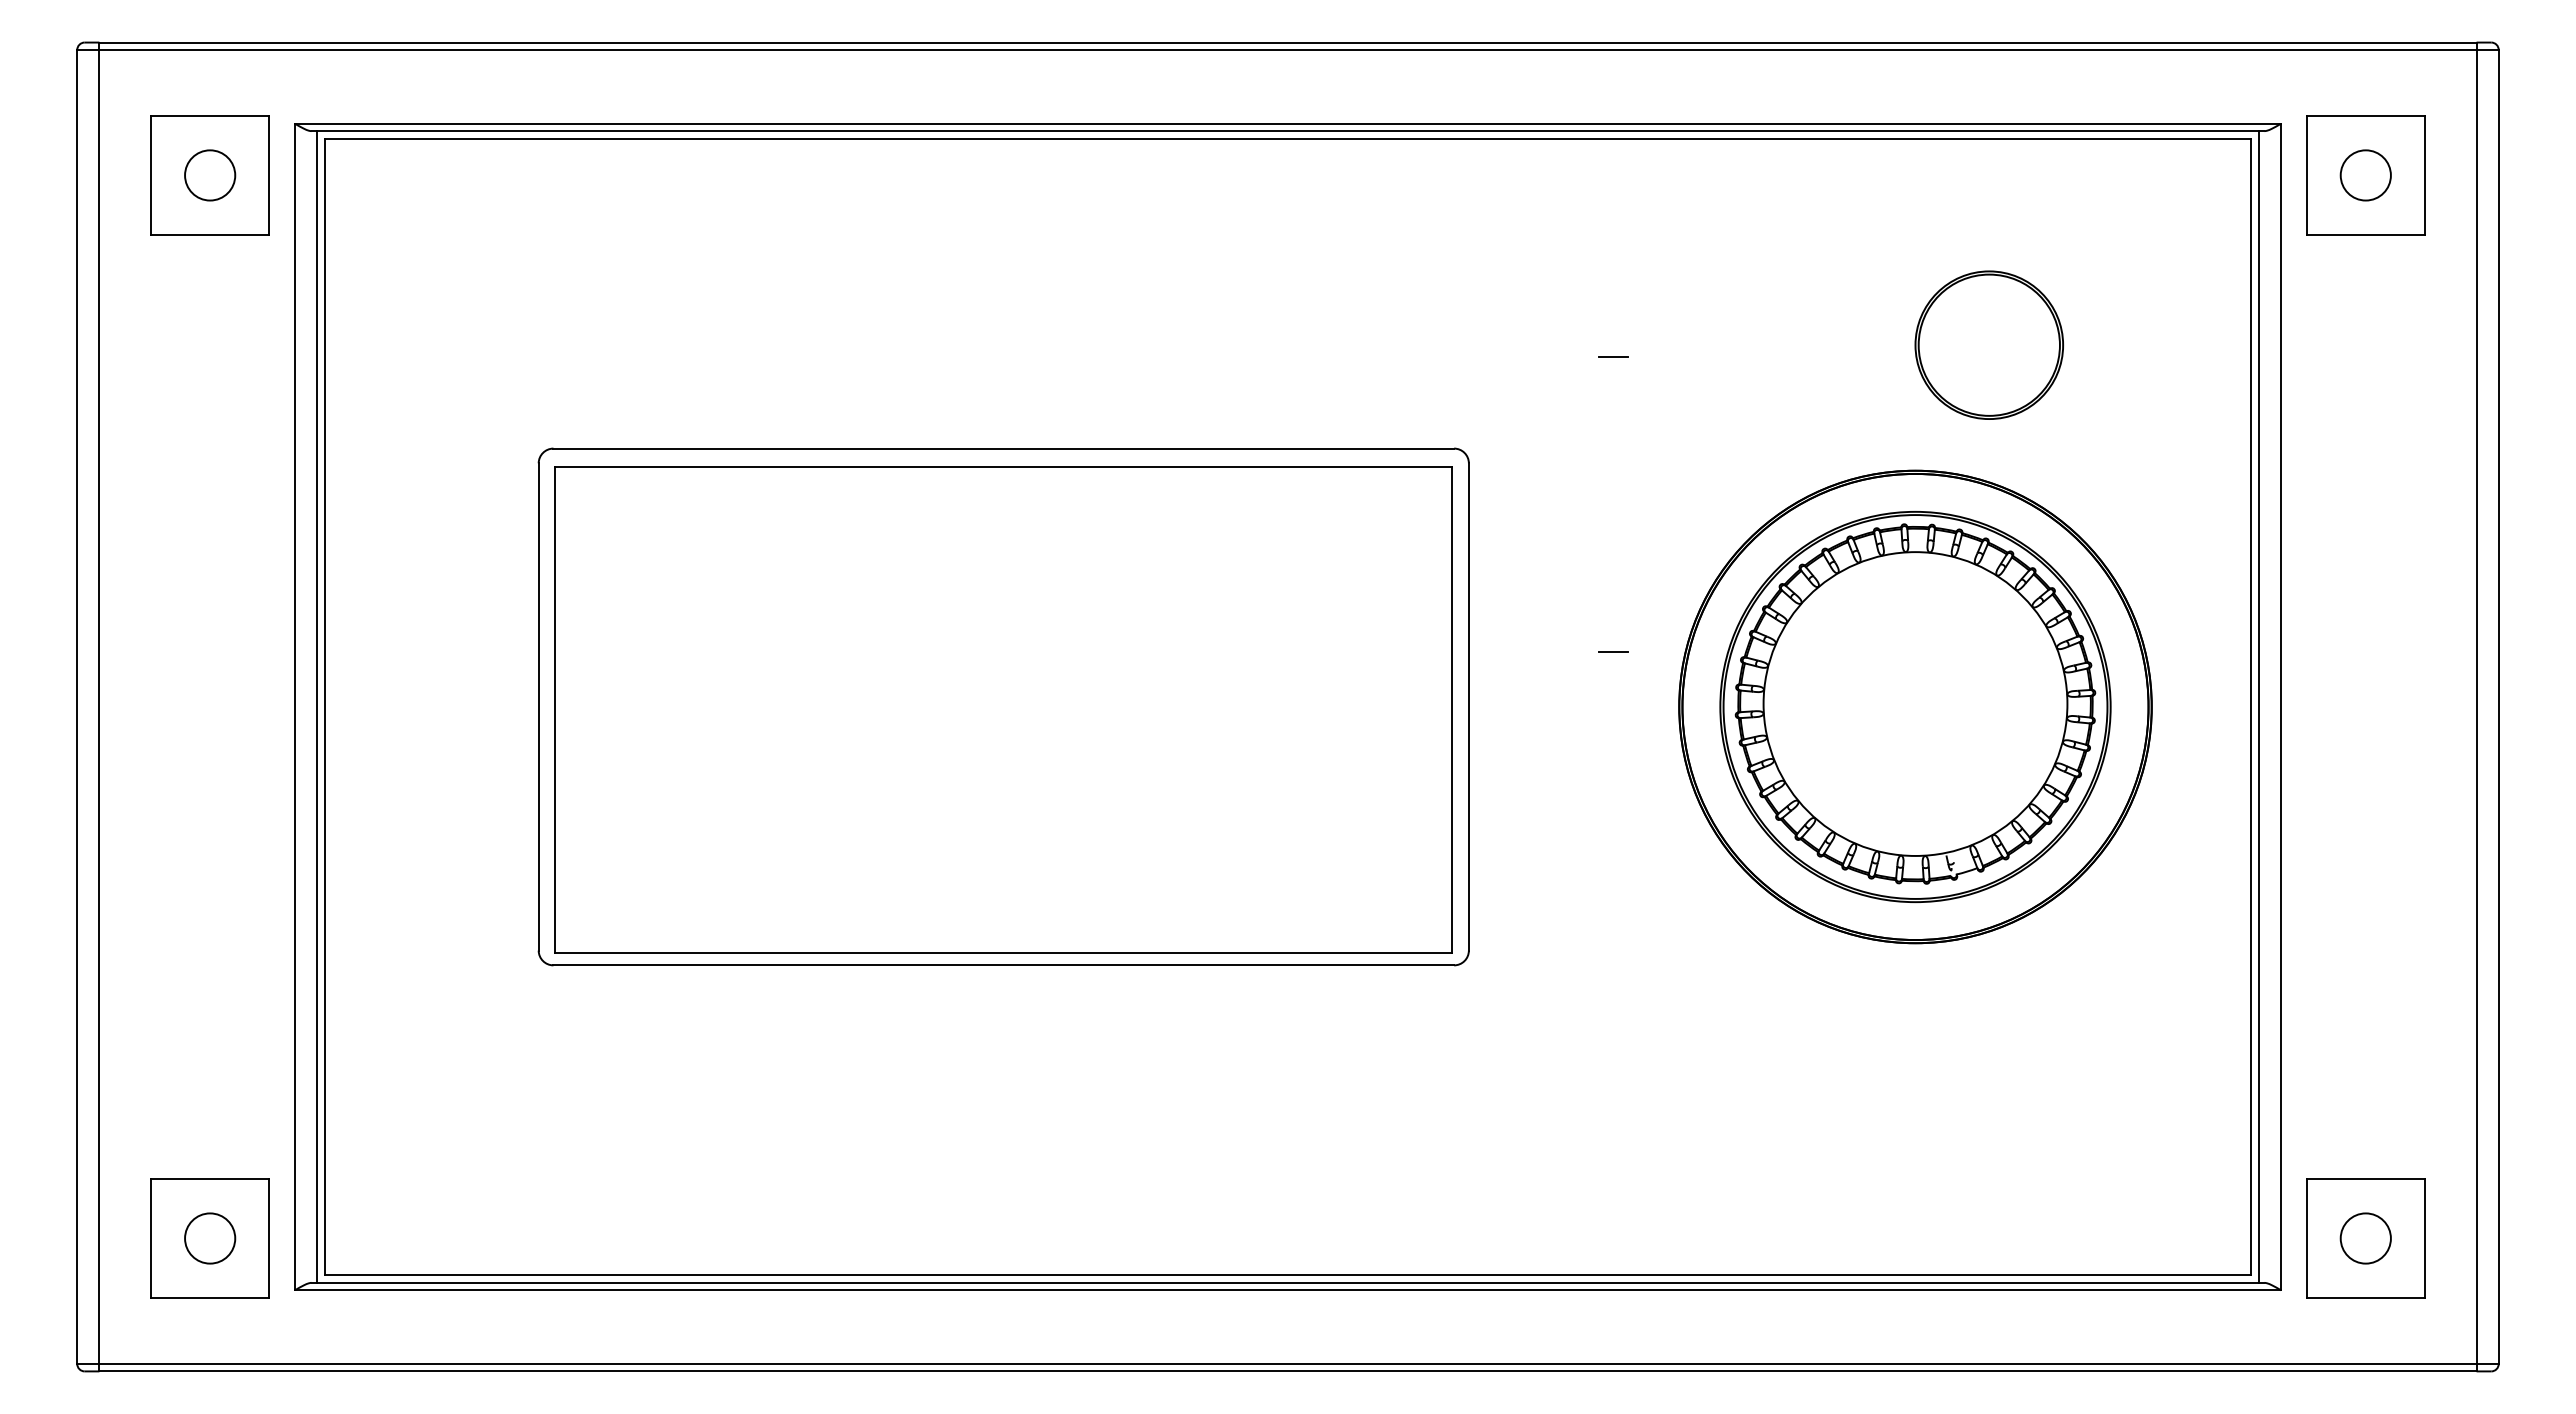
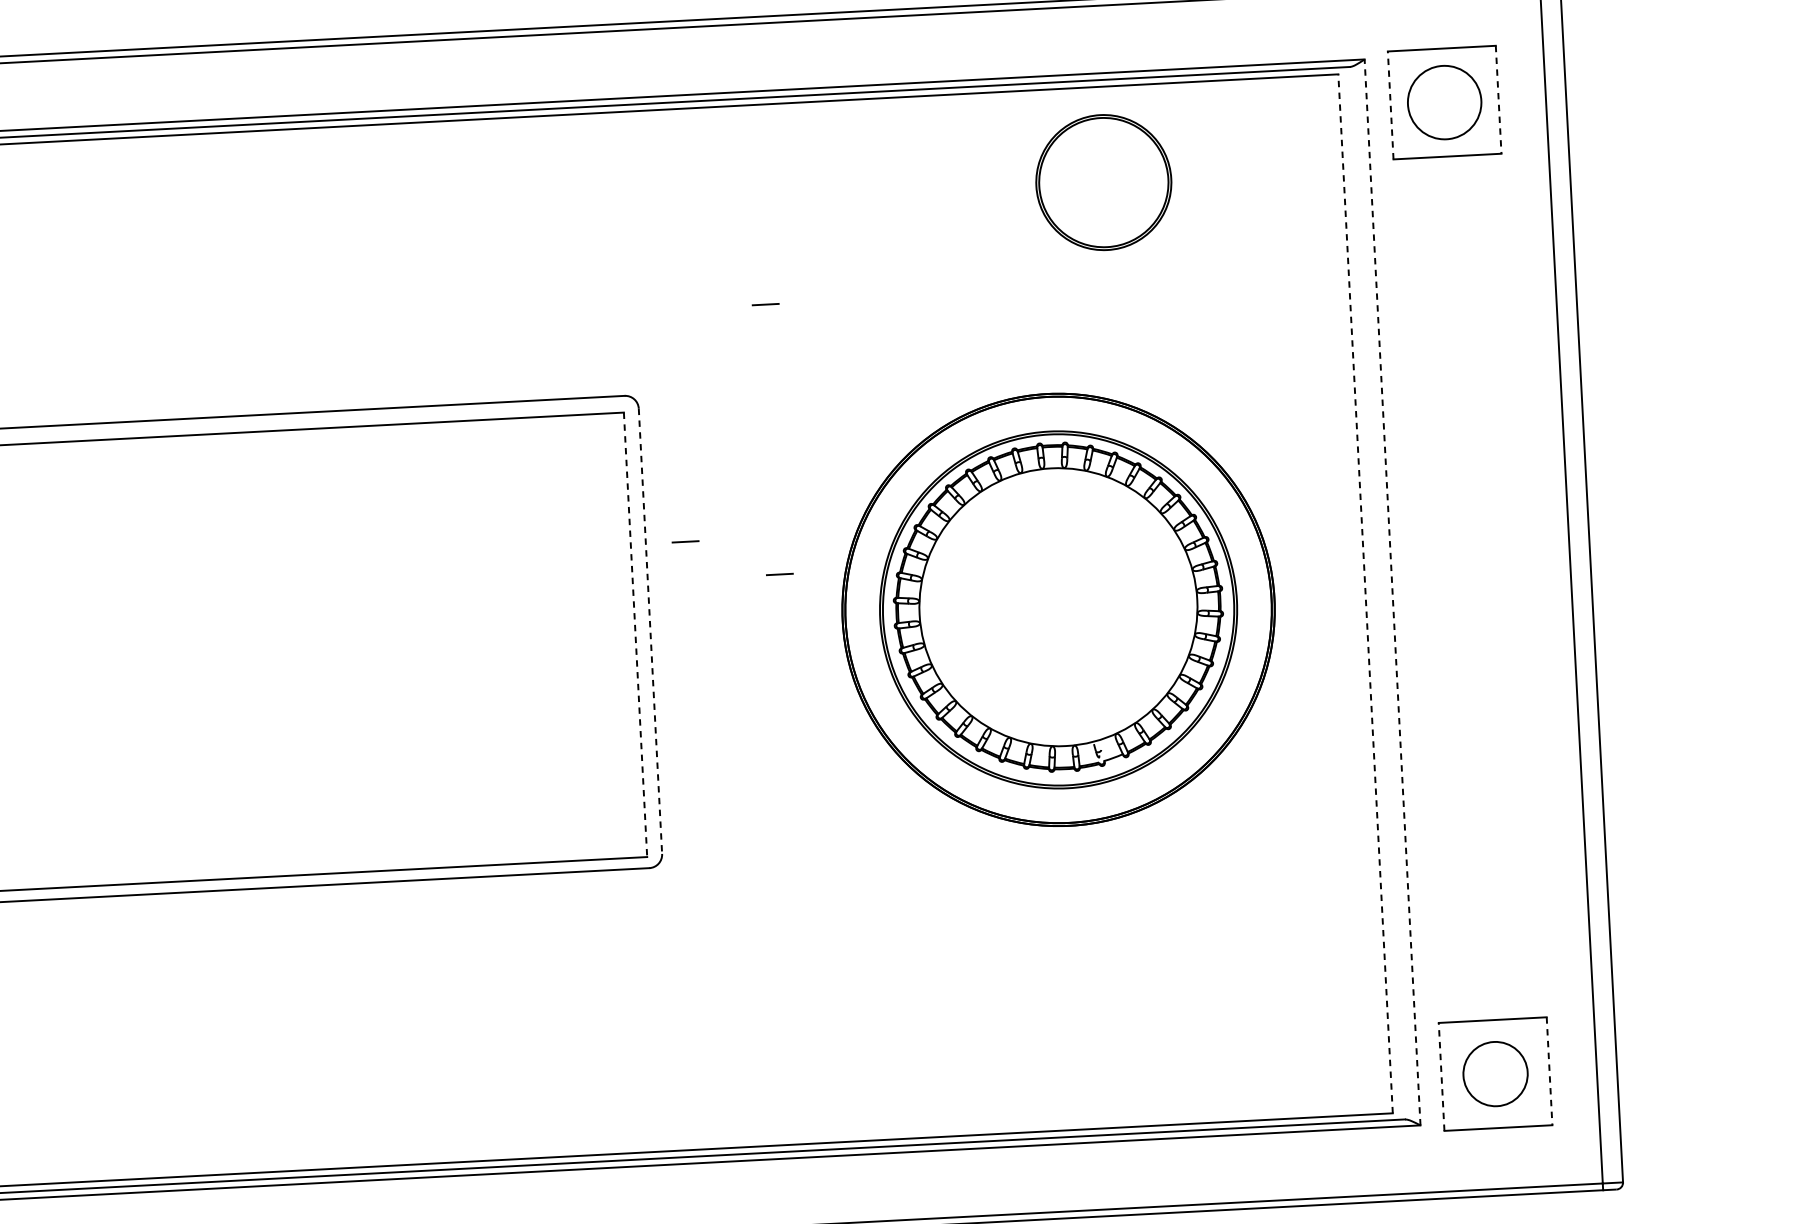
line: (2306, 174) -> (1390, 104), solid -> dashed
circle: (2365, 175) -> (1444, 102), size x1.6
line: (2424, 175) -> (1498, 99), solid -> dashed
part: (1988, 344) -> (1103, 181), moved
line: (1512, 610) -> (685, 541), added
line: (1468, 706) -> (650, 630), solid -> dashed
line: (2251, 706) -> (1365, 593), solid -> dashed
line: (2258, 706) -> (1372, 593), removed
line: (2280, 706) -> (1392, 591), solid -> dashed
line: (1452, 710) -> (635, 635), solid -> dashed
line: (2306, 1238) -> (1441, 1076), solid -> dashed
circle: (2365, 1238) -> (1495, 1074), size x1.4
line: (2424, 1239) -> (1549, 1072), solid -> dashed

